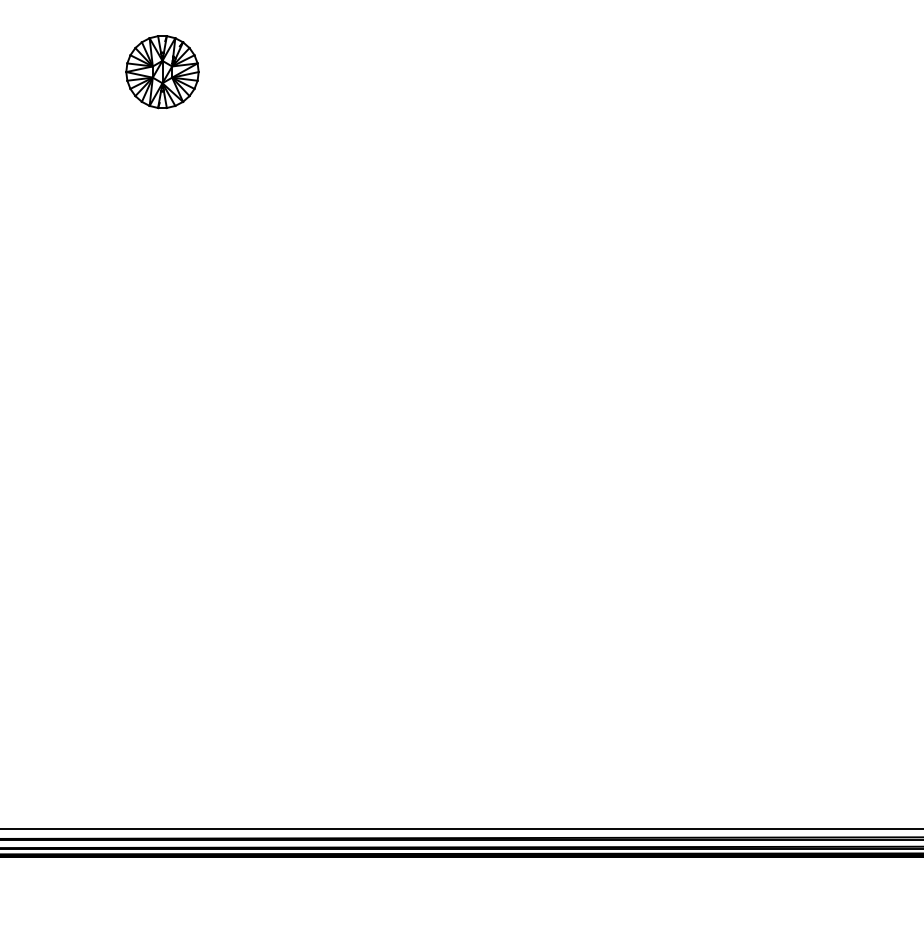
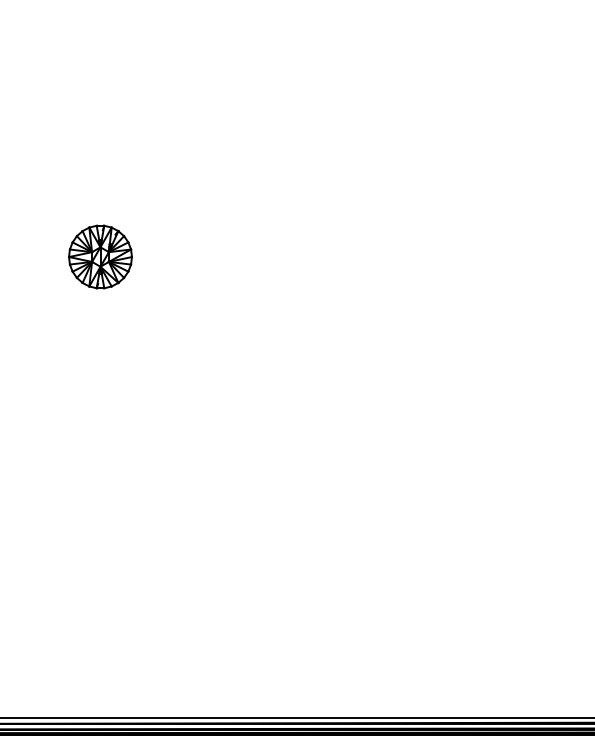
part: (162, 71) -> (100, 256), size x1.43

